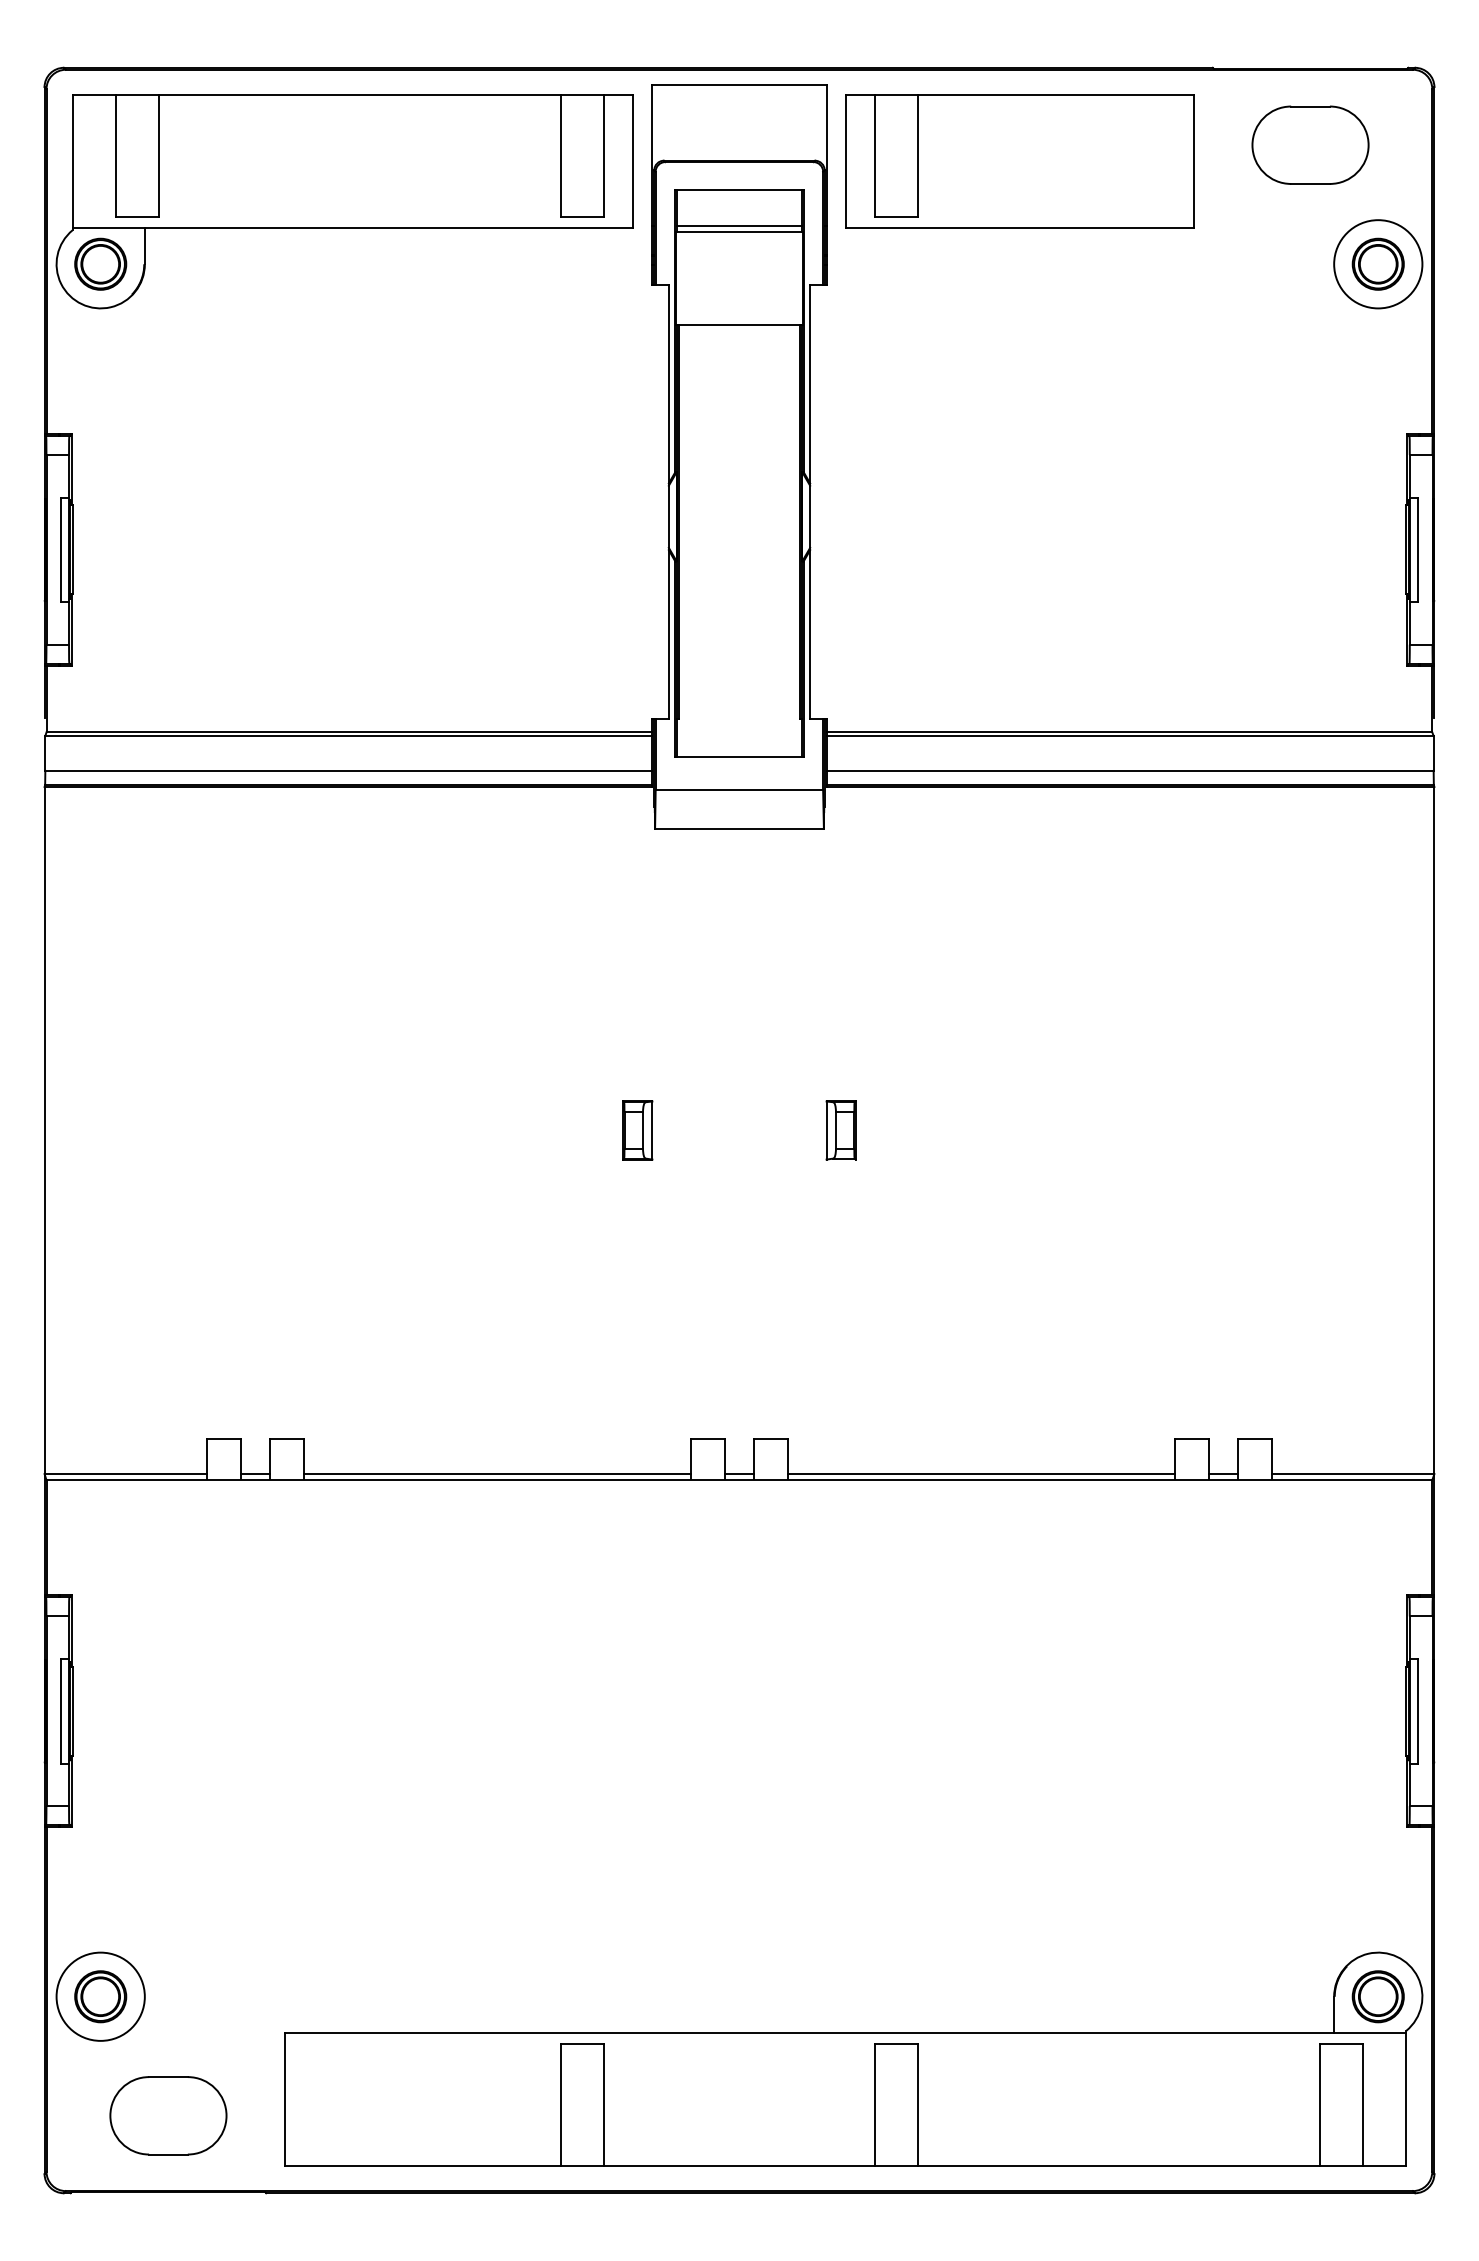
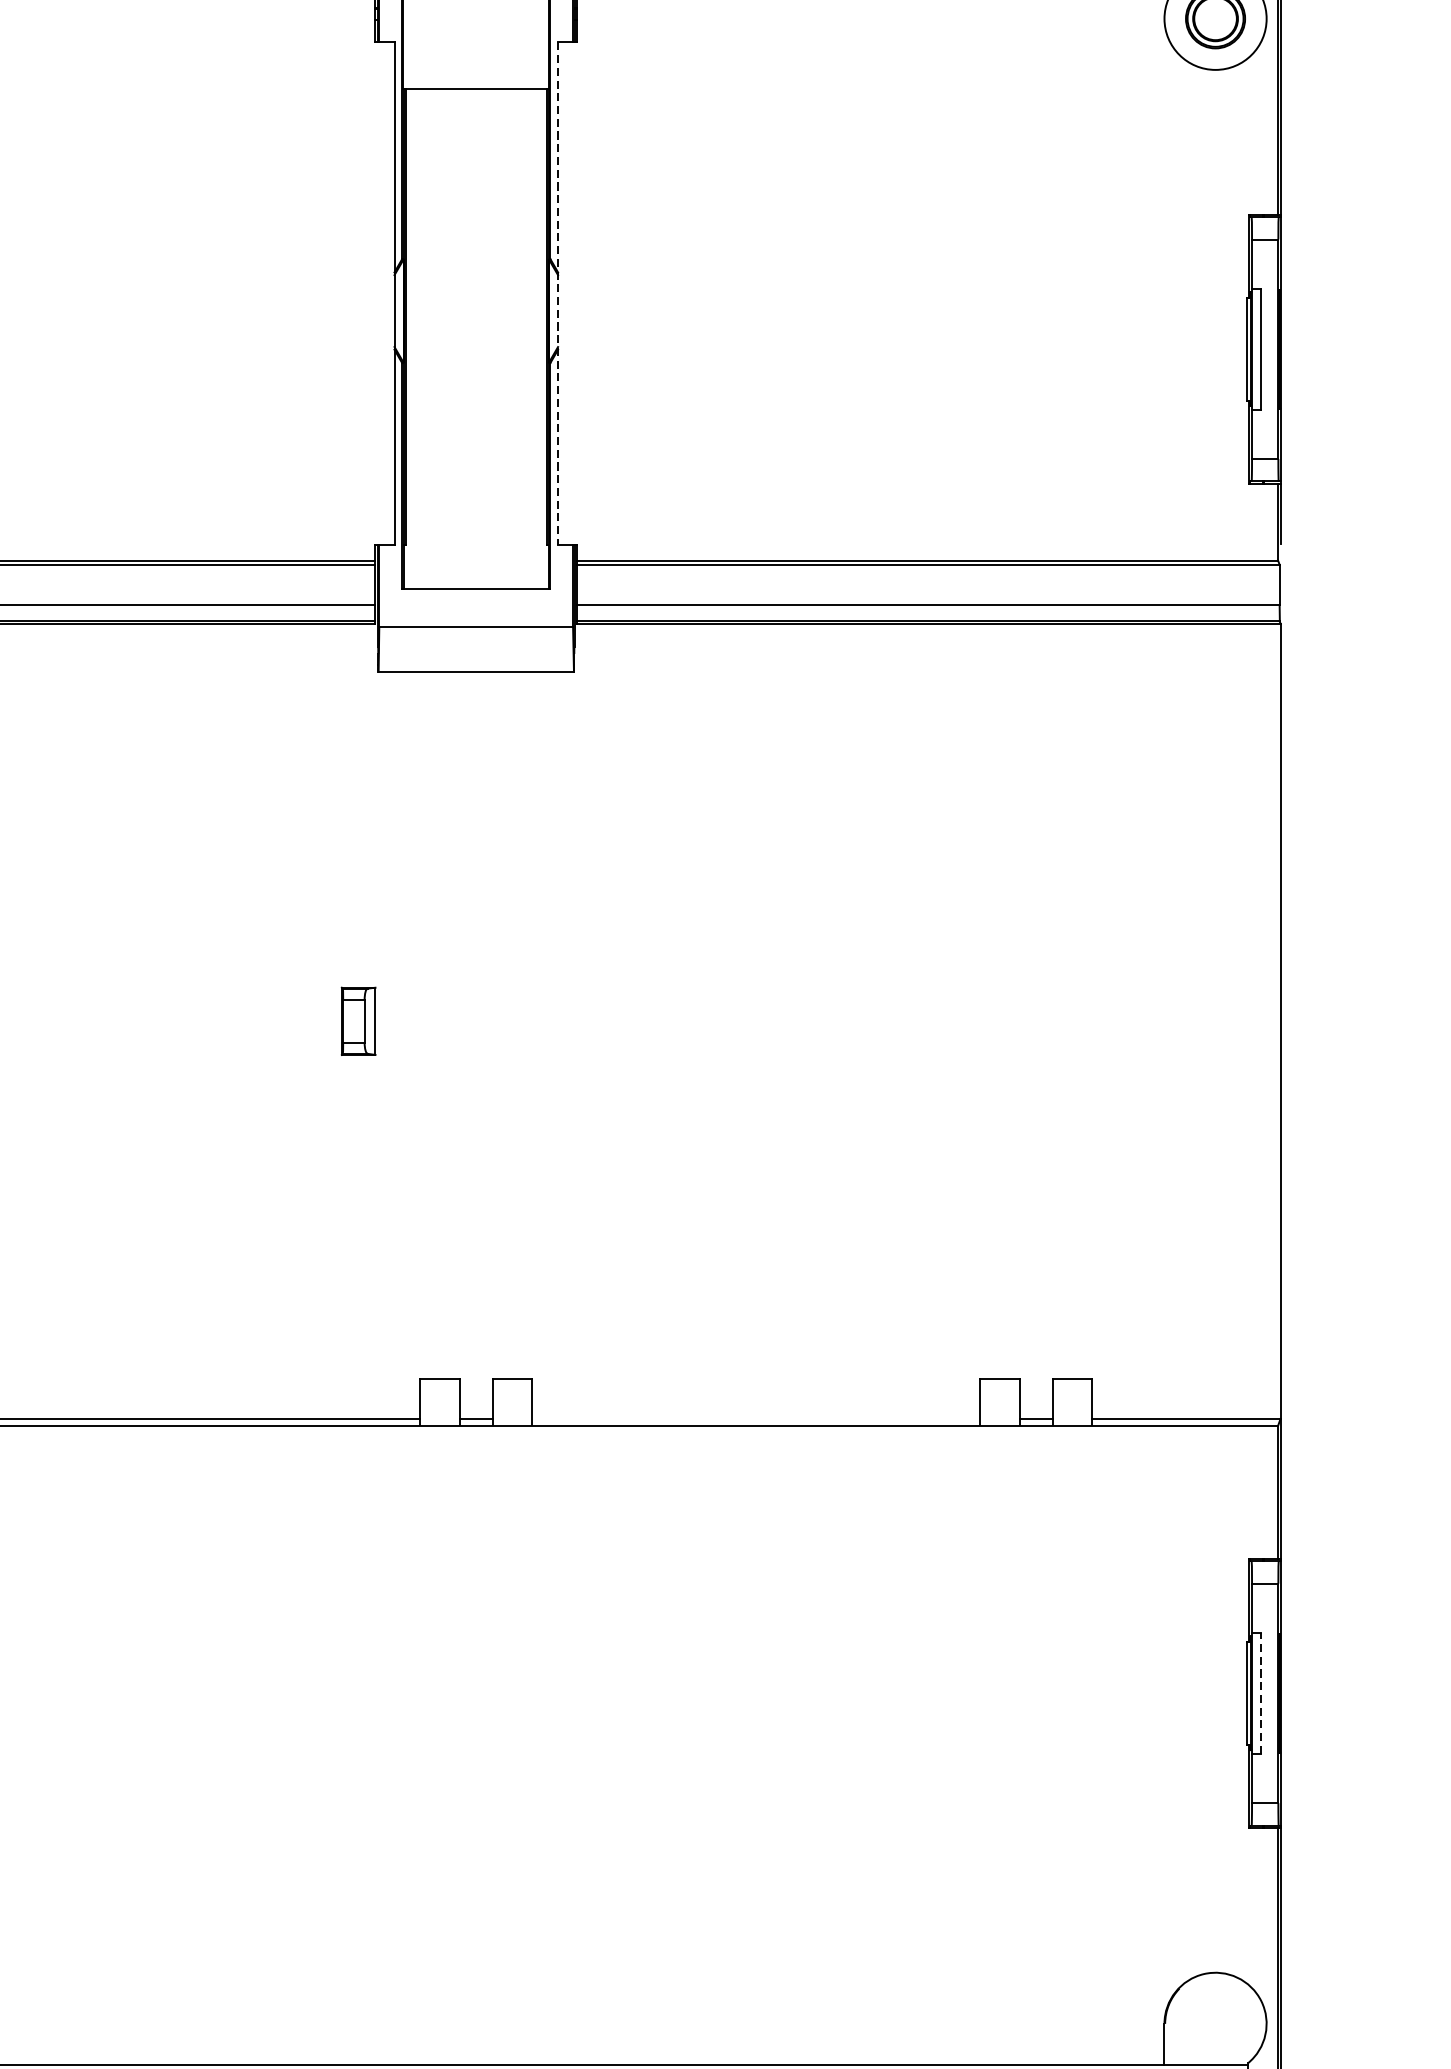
line: (810, 502) -> (558, 294), solid -> dashed
part: (840, 1130) -> (593, 1021), removed
line: (981, 1474) -> (756, 1419), removed
line: (1417, 1710) -> (1260, 1692), solid -> dashed
part: (1377, 1996) -> (1214, 2023), removed

